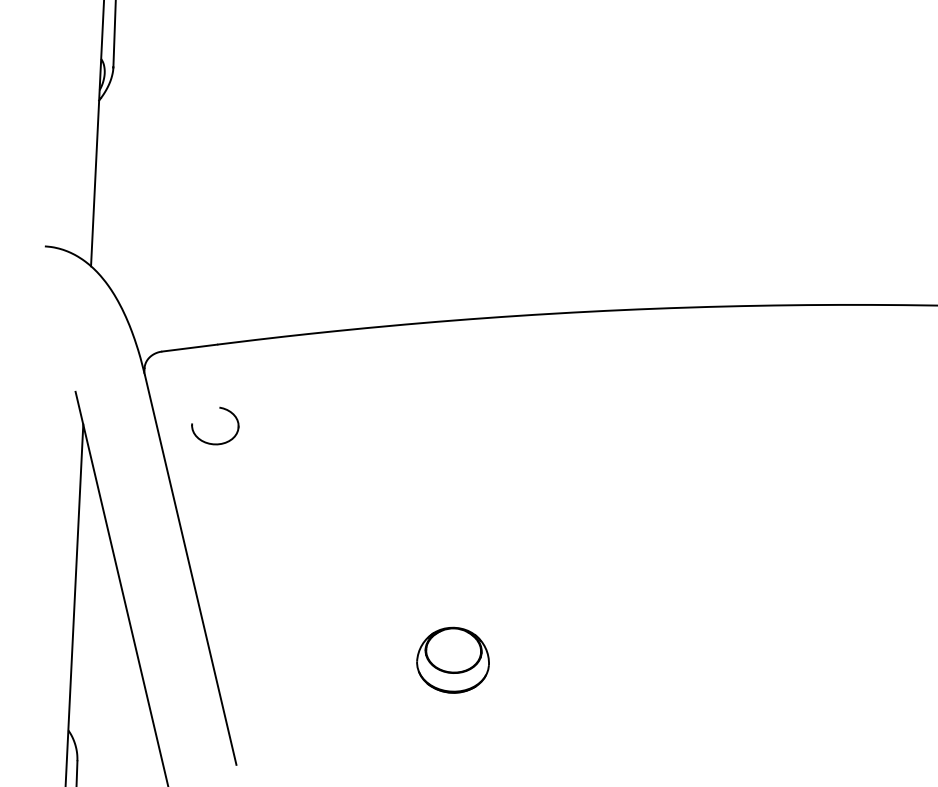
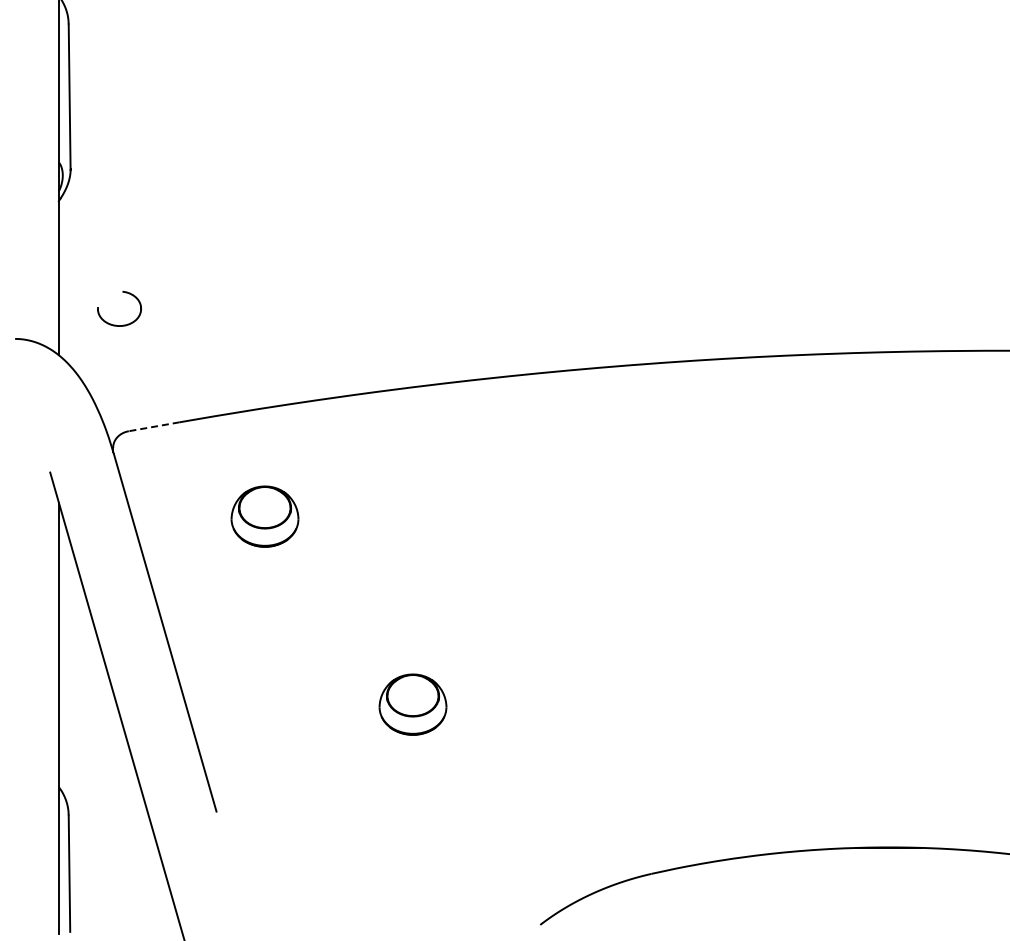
line: (190, 347) -> (154, 426), solid -> dashed
part: (222, 409) -> (125, 293), moved
part: (303, 450) -> (264, 516), added

